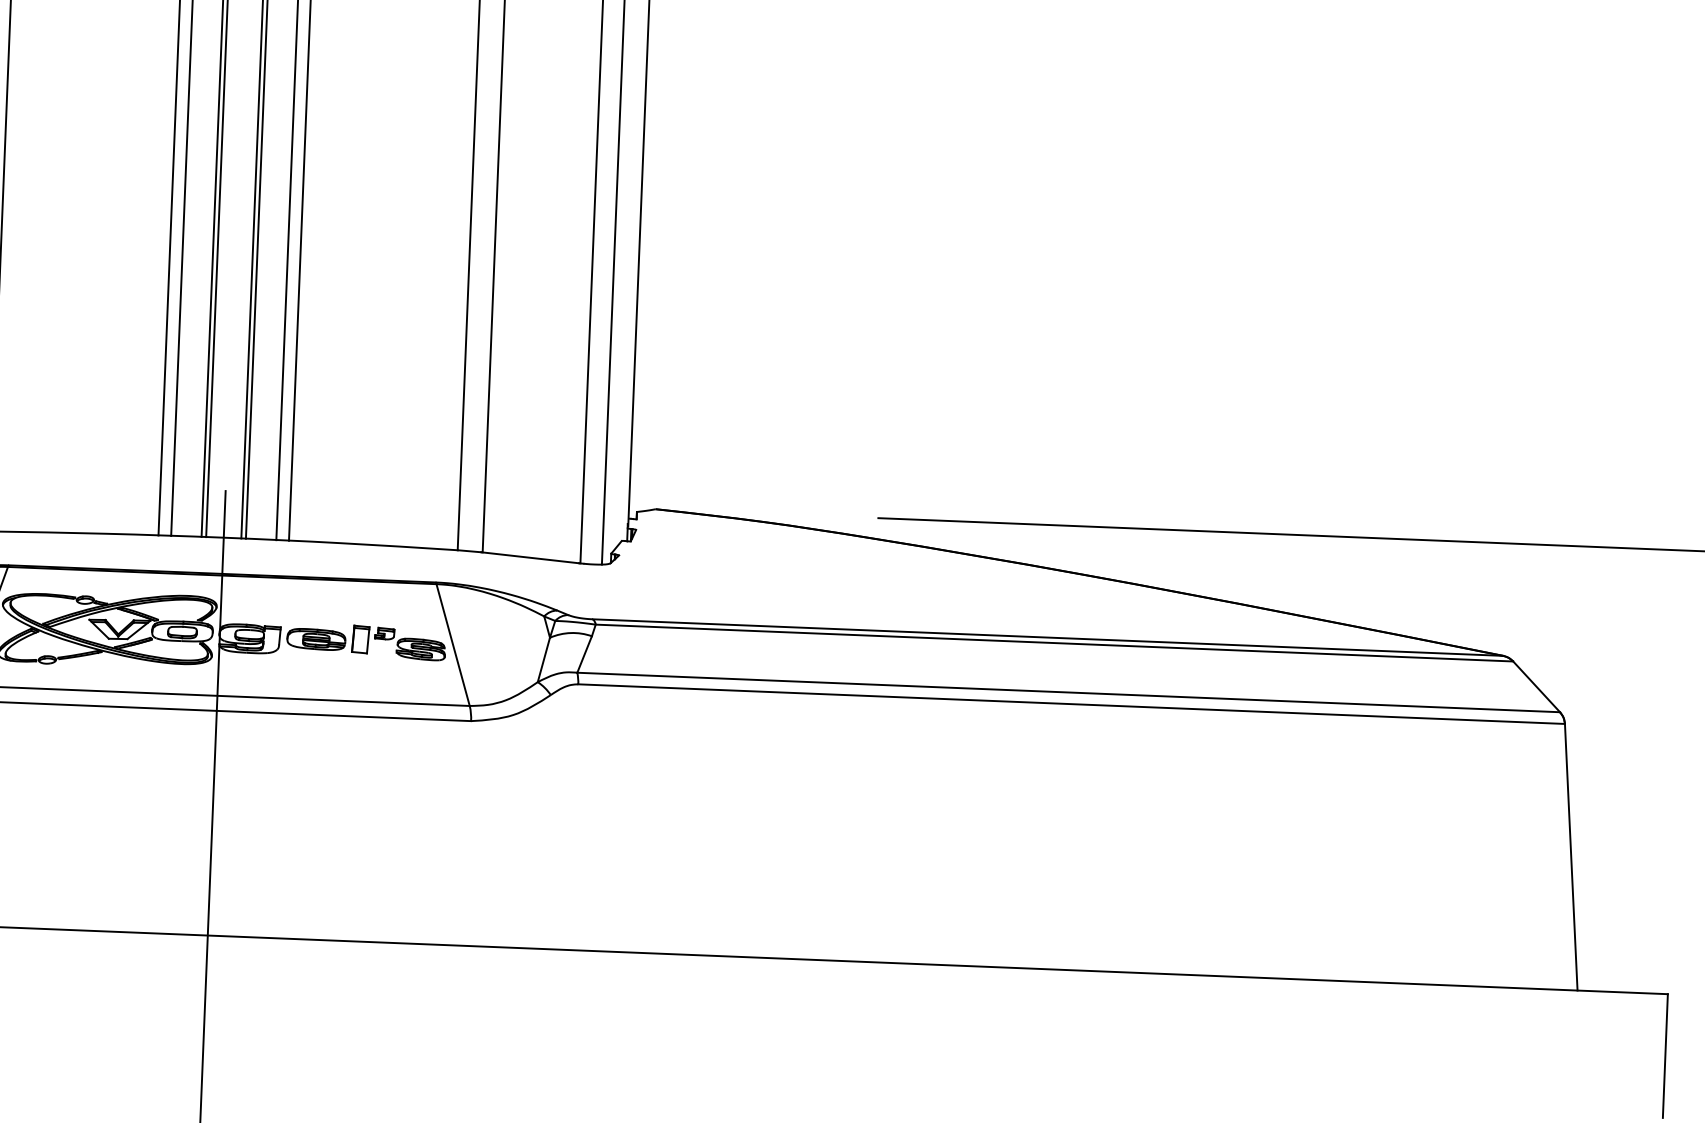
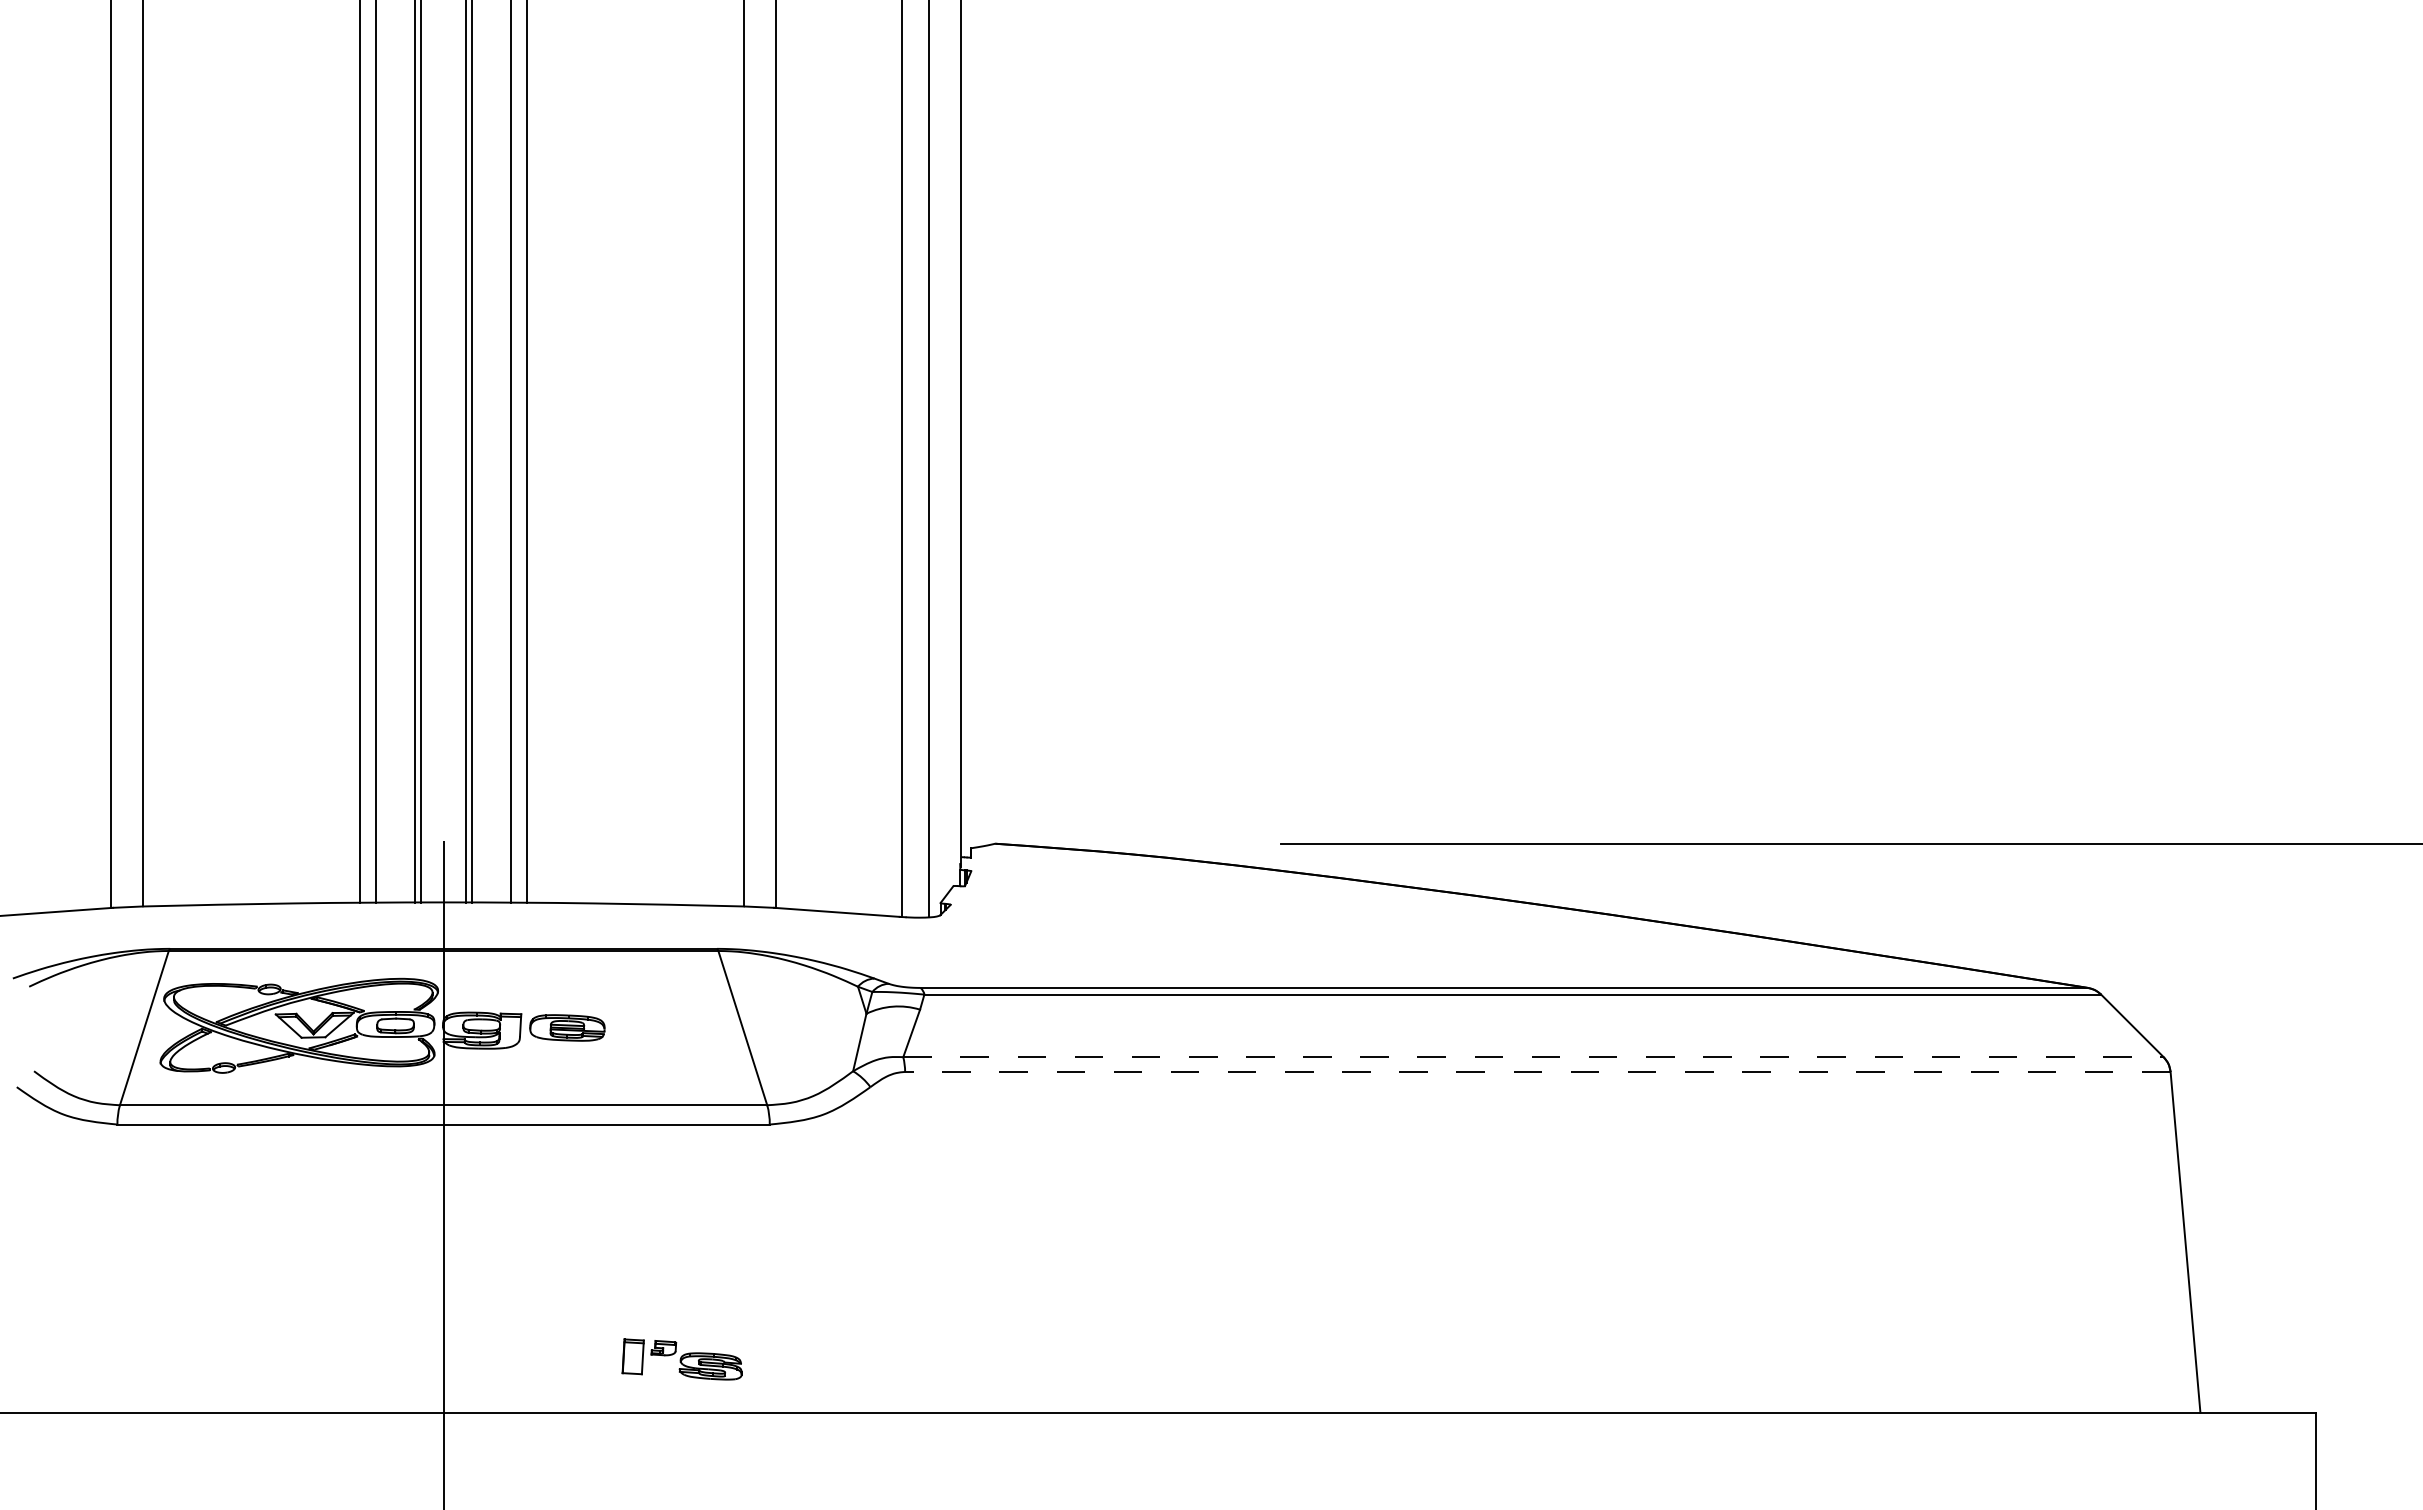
part: (398, 643) -> (681, 1359), moved
line: (1069, 692) -> (1534, 1057), solid -> dashed
line: (1071, 703) -> (1537, 1071), solid -> dashed

